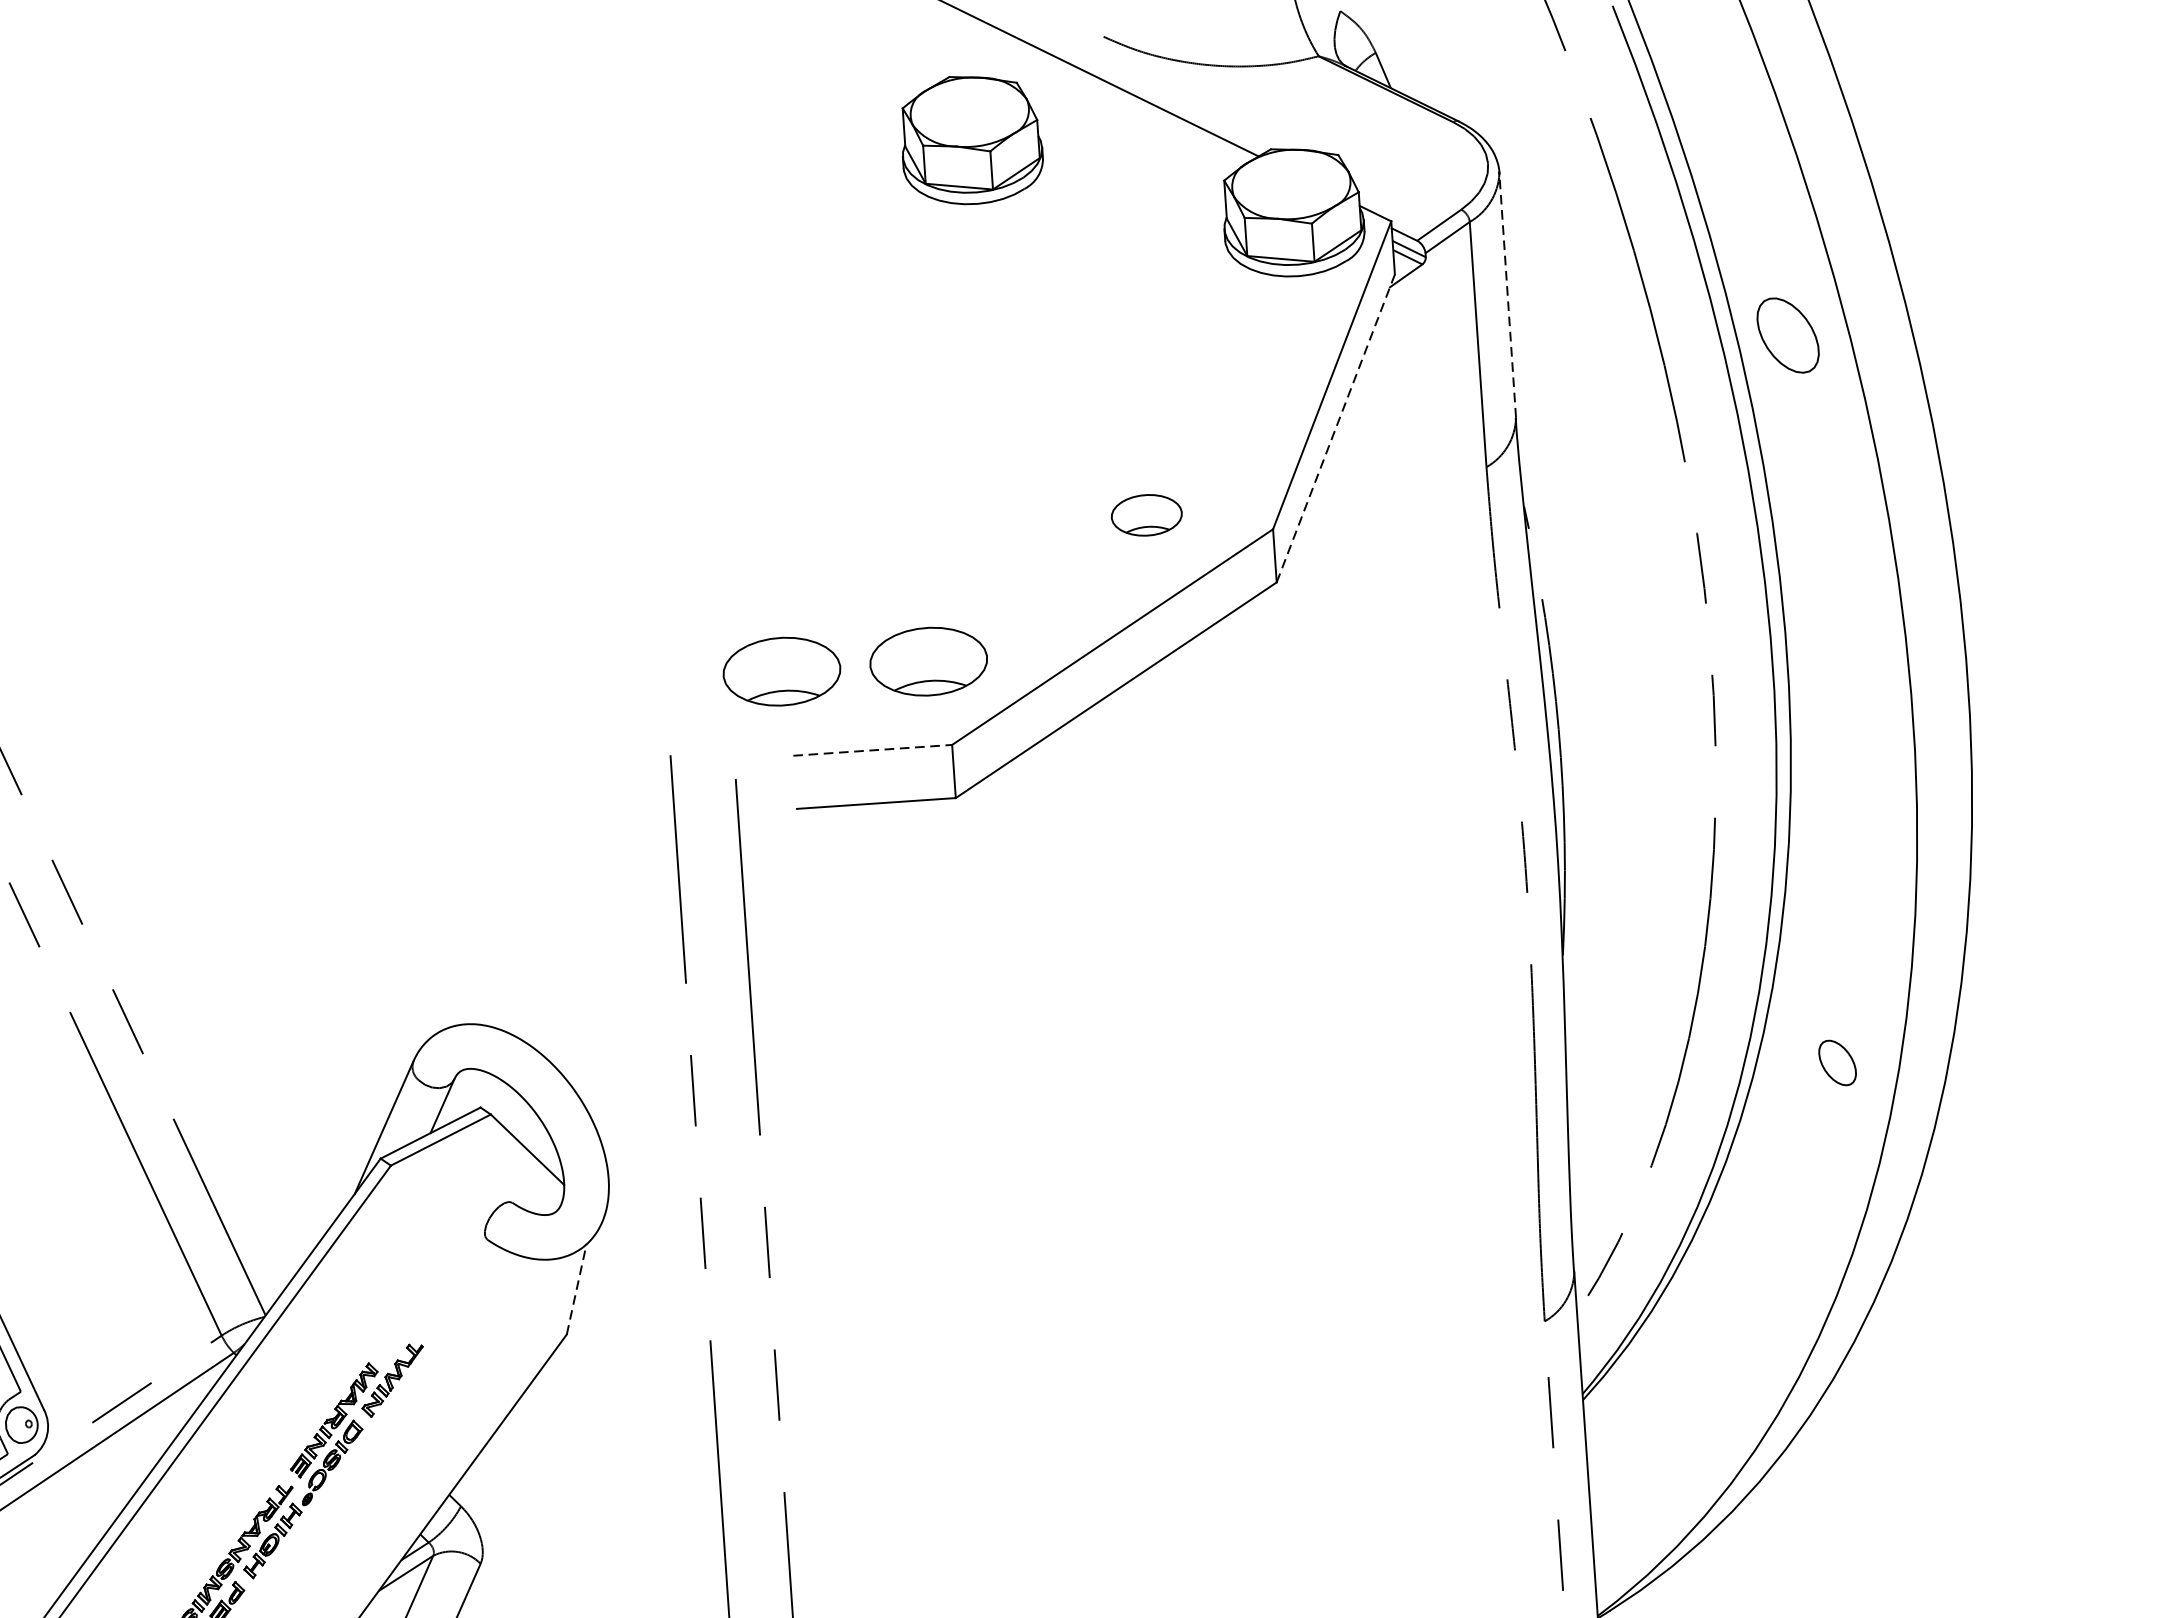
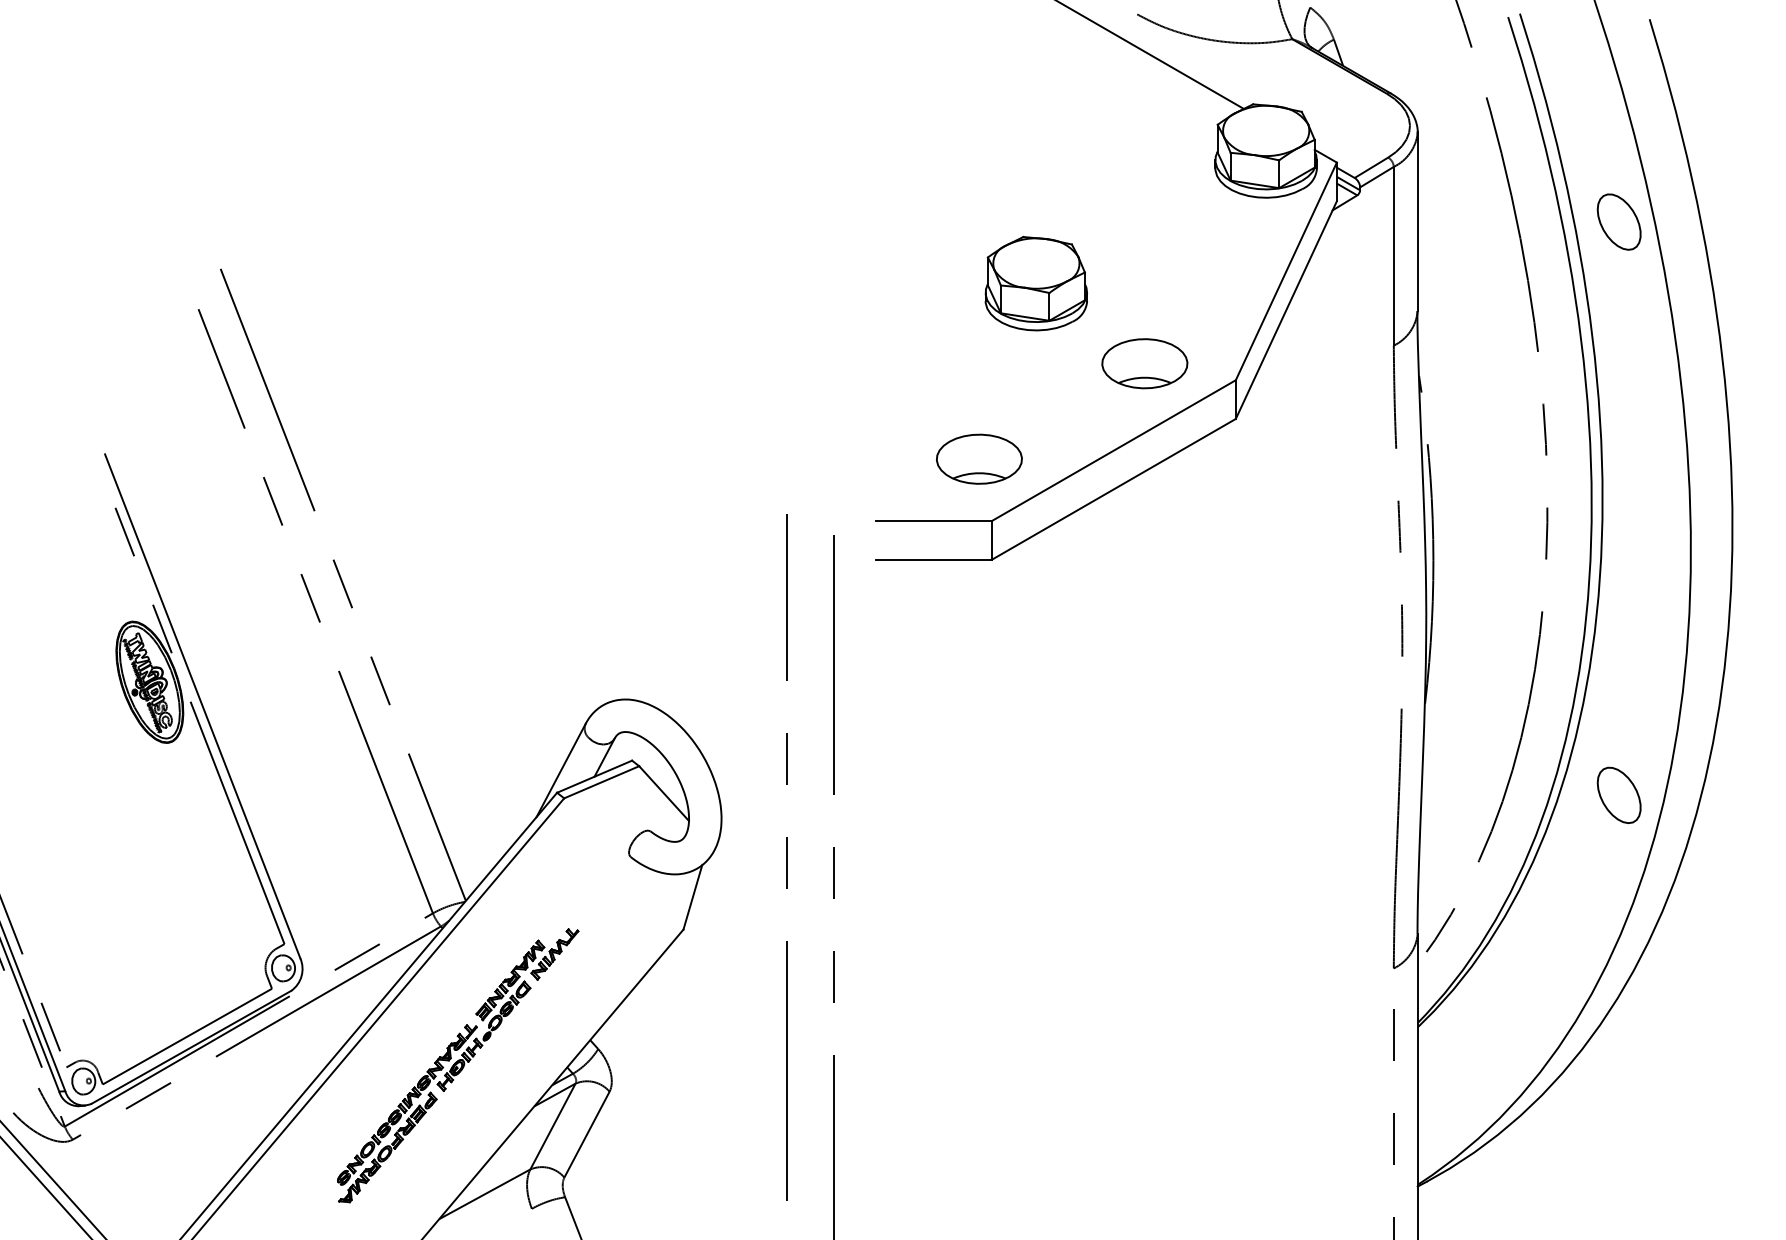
part: (970, 139) -> (1035, 283), moved
line: (1507, 294) -> (1417, 221), dashed -> solid
part: (1787, 334) -> (1618, 221), moved
line: (1336, 428) -> (1286, 310), dashed -> solid
part: (1146, 514) -> (1144, 363), size x1.67
part: (782, 670) -> (872, 458), removed
line: (872, 749) -> (934, 520), dashed -> solid
part: (1836, 1063) -> (1618, 795), size x1.67
line: (576, 1289) -> (692, 897), dashed -> solid

